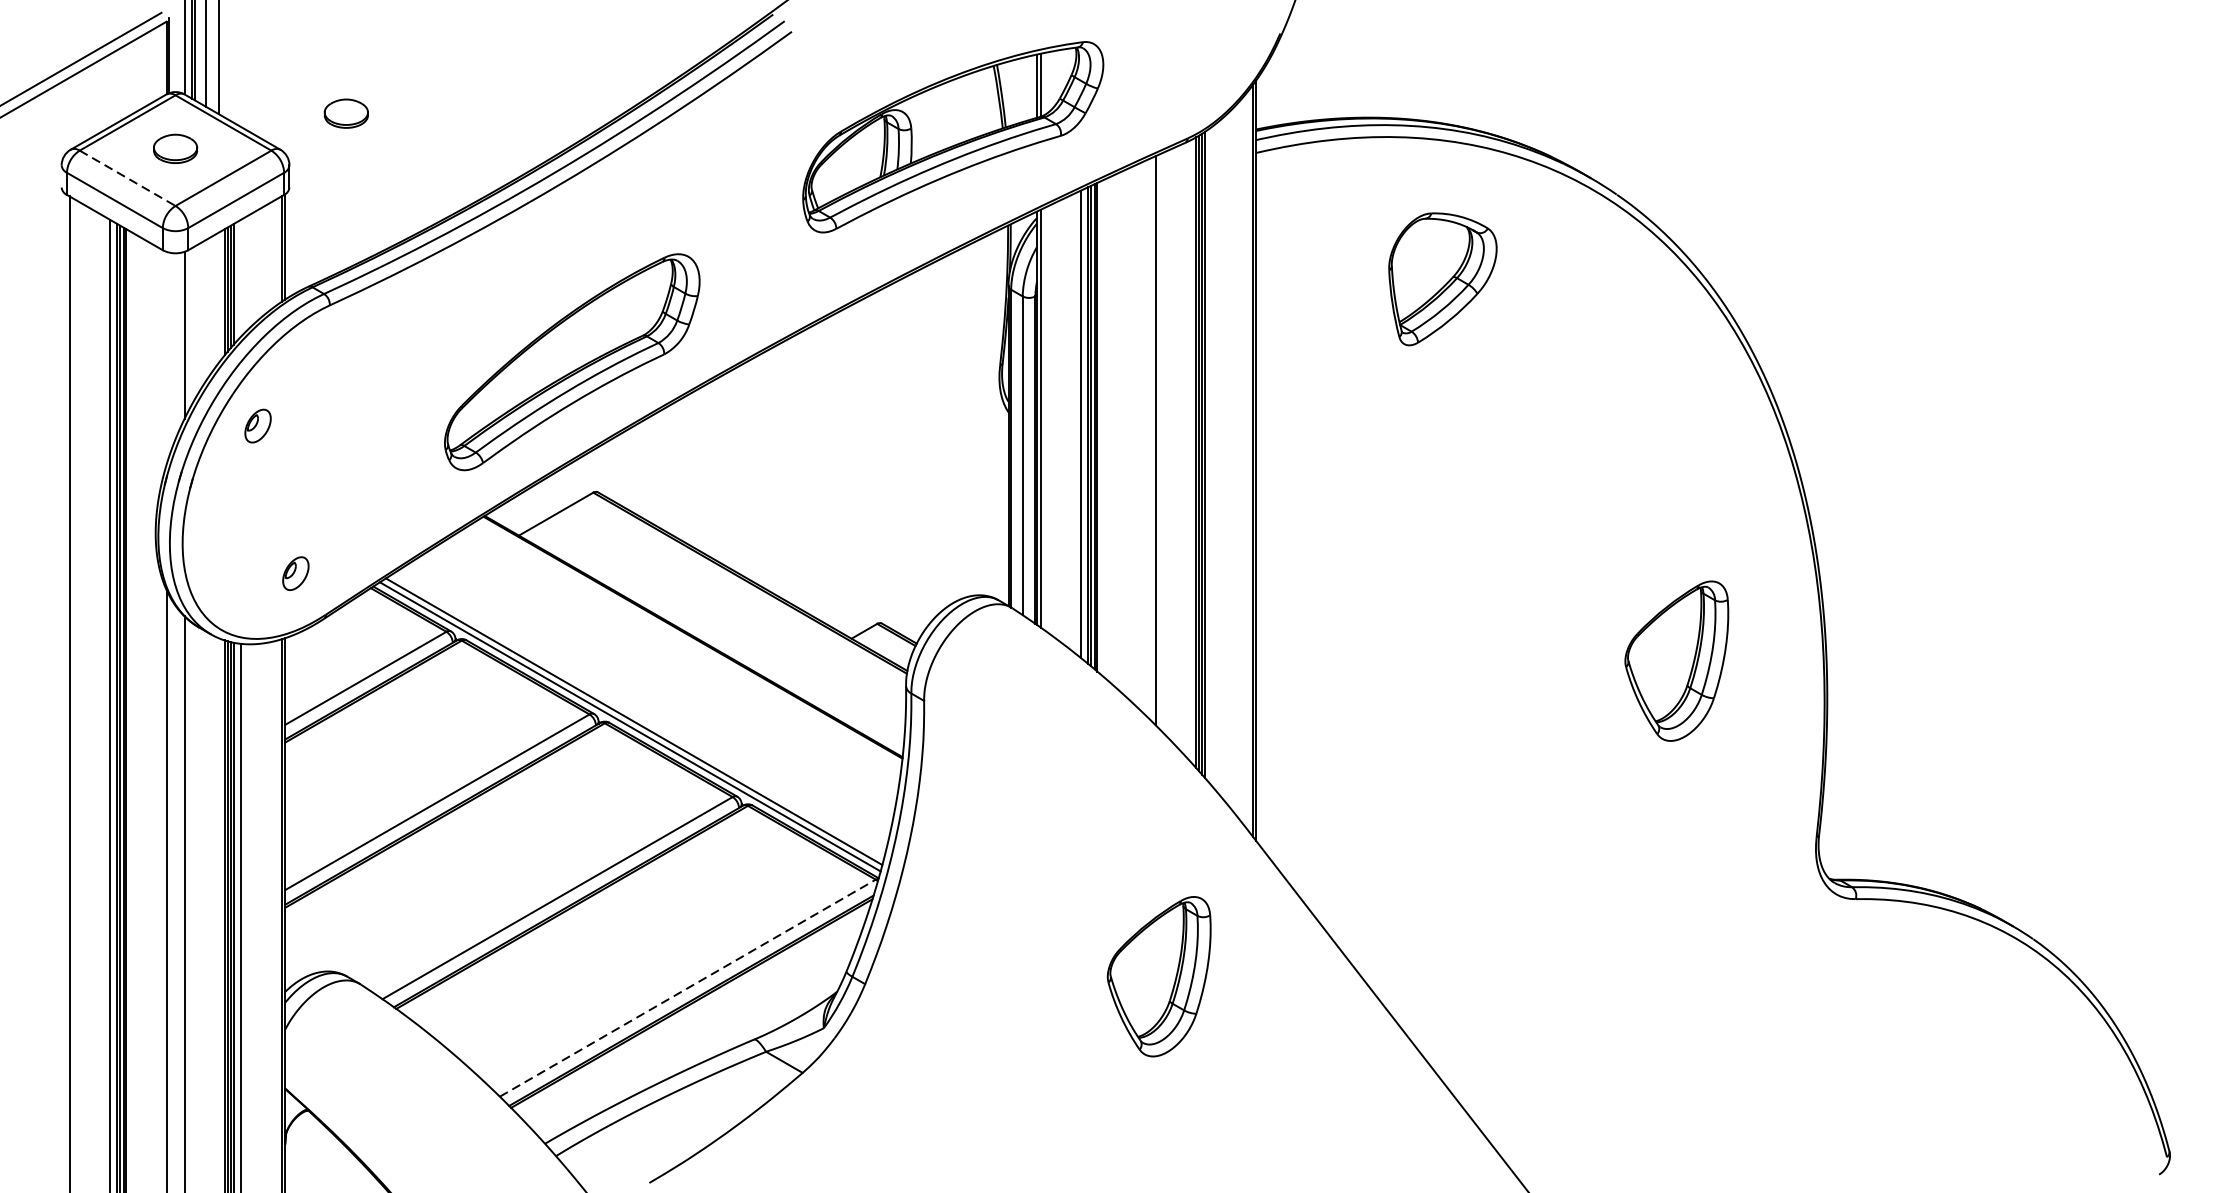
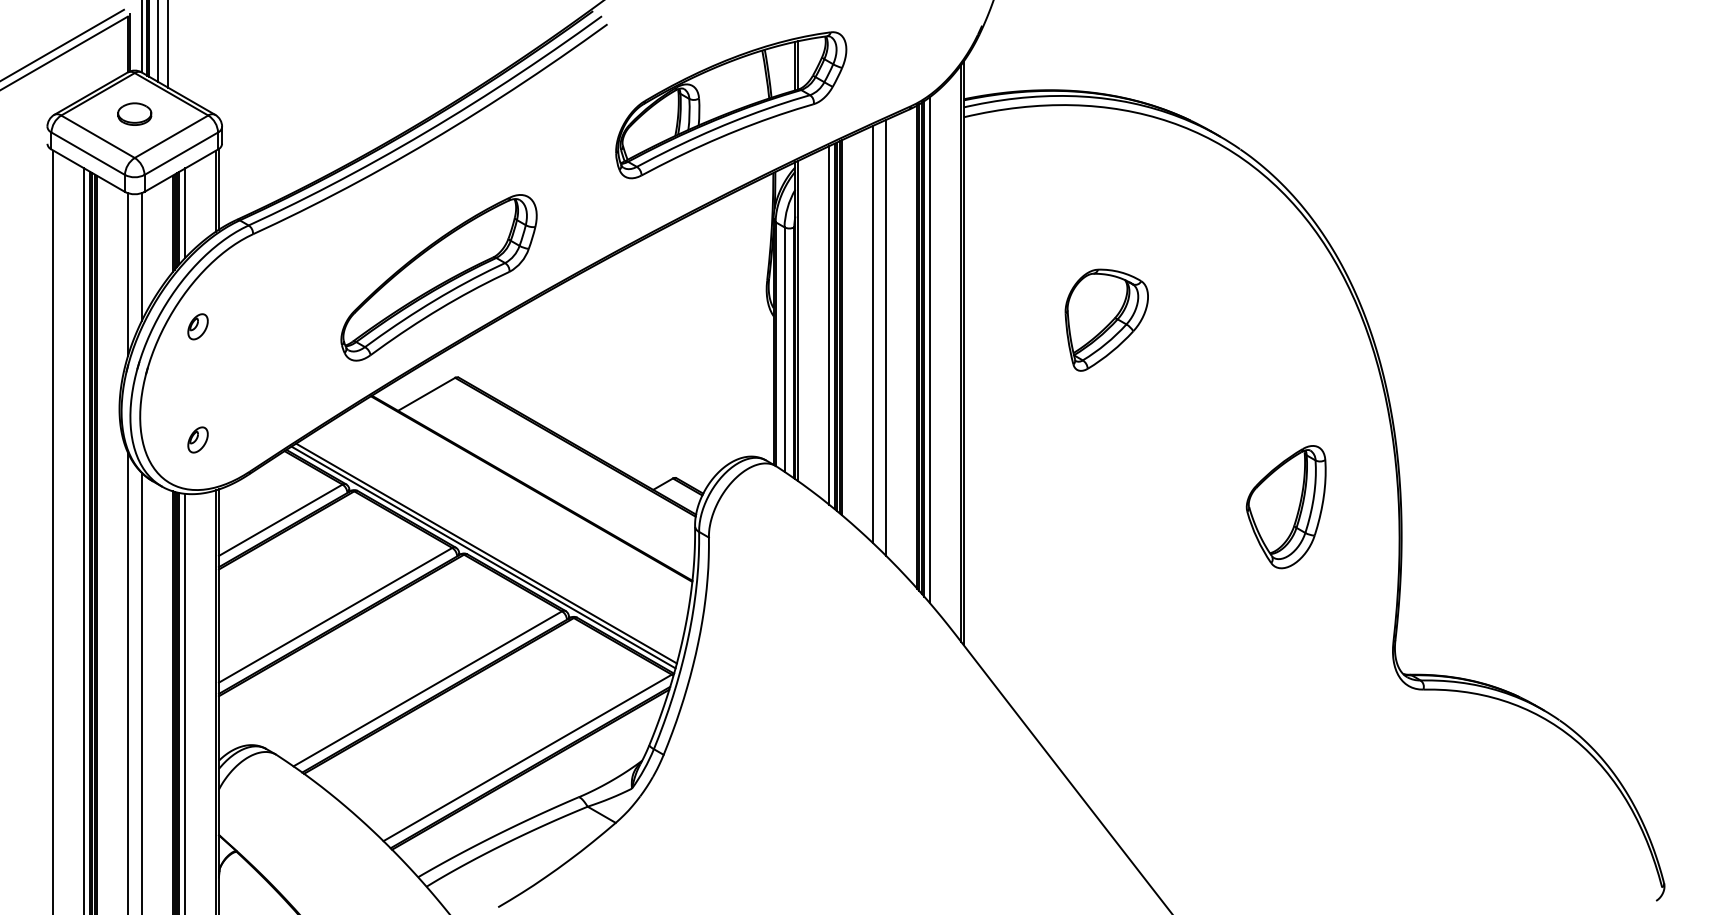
part: (345, 112) -> (265, 86), removed
line: (128, 179) -> (98, 137), dashed -> solid
line: (241, 278) -> (185, 213), added
part: (1442, 278) -> (1106, 319), moved
line: (166, 357) -> (127, 274), added
line: (1137, 436) -> (872, 334), added
line: (1213, 456) -> (930, 350), added
part: (295, 573) -> (197, 439), moved
part: (1158, 977) -> (888, 749), removed
line: (688, 987) -> (528, 757), dashed -> solid

